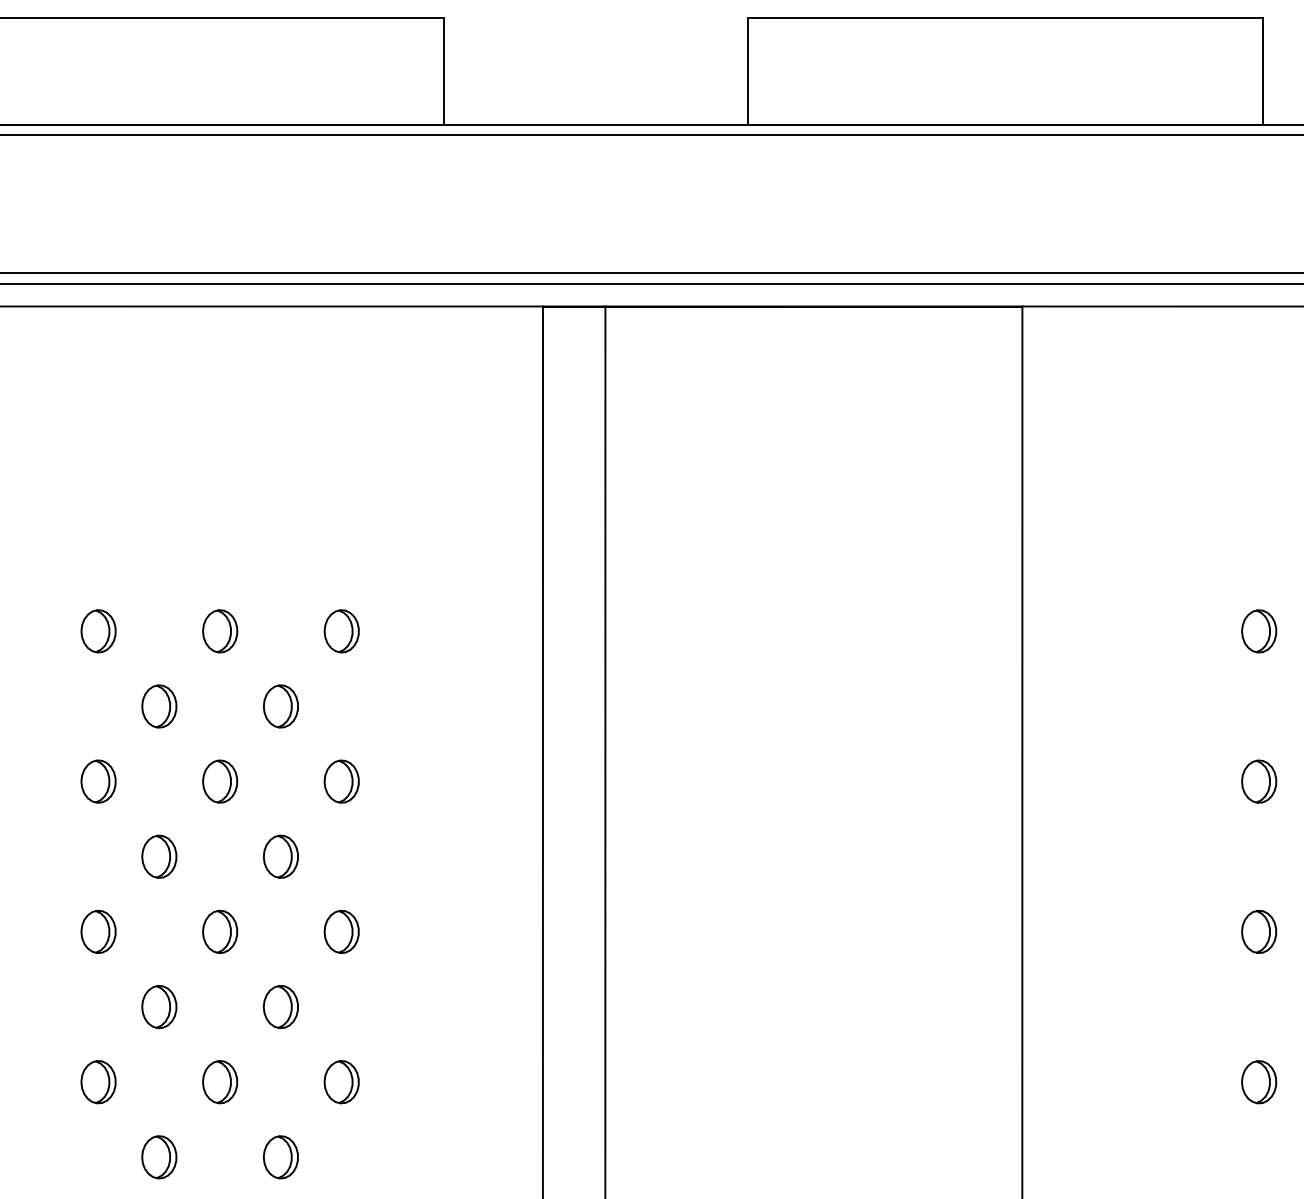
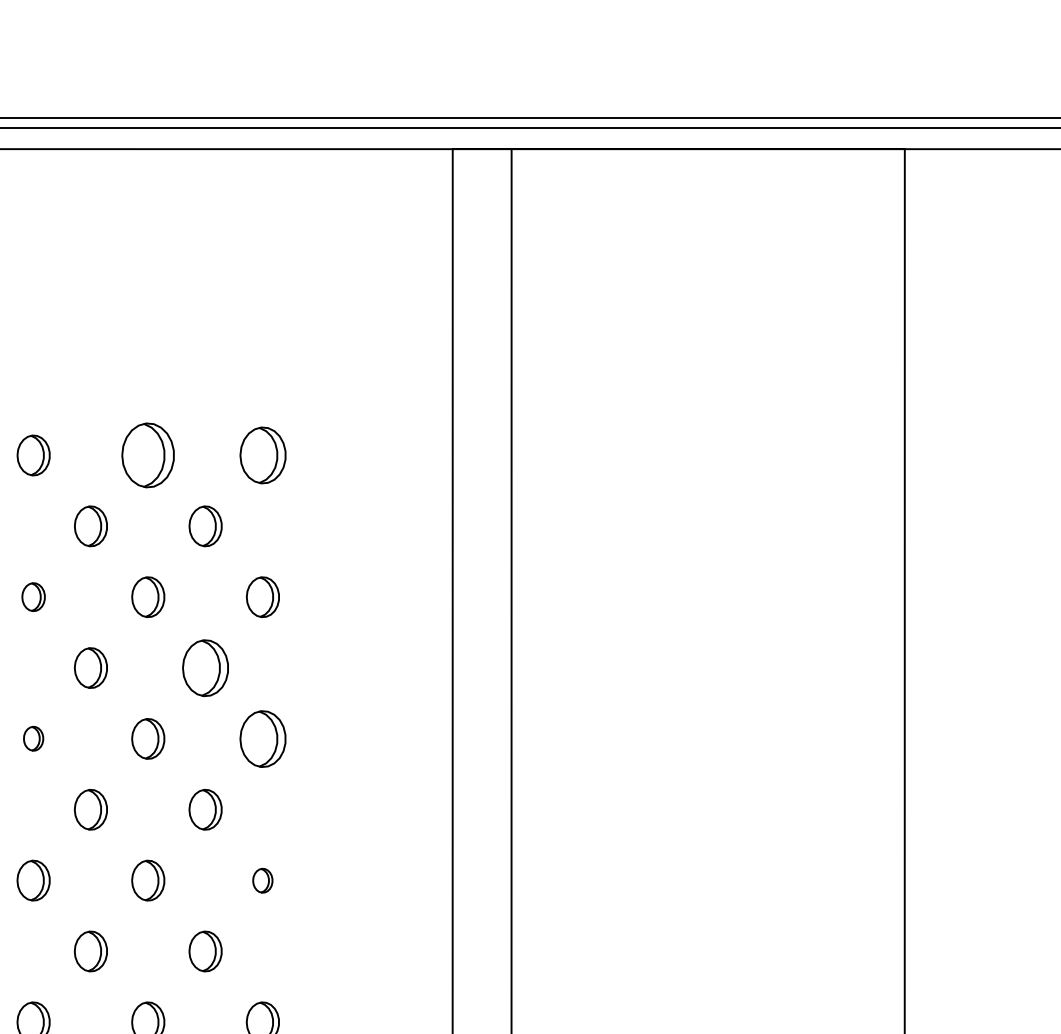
part: (220, 631) -> (148, 455), size x1.6
part: (341, 631) -> (262, 455), size x1.4
part: (98, 781) -> (33, 597), size x0.7
part: (280, 856) -> (205, 667), size x1.4
part: (98, 931) -> (33, 738), size x0.6
part: (341, 931) -> (262, 738), size x1.4
part: (341, 1082) -> (262, 880), size x0.6

